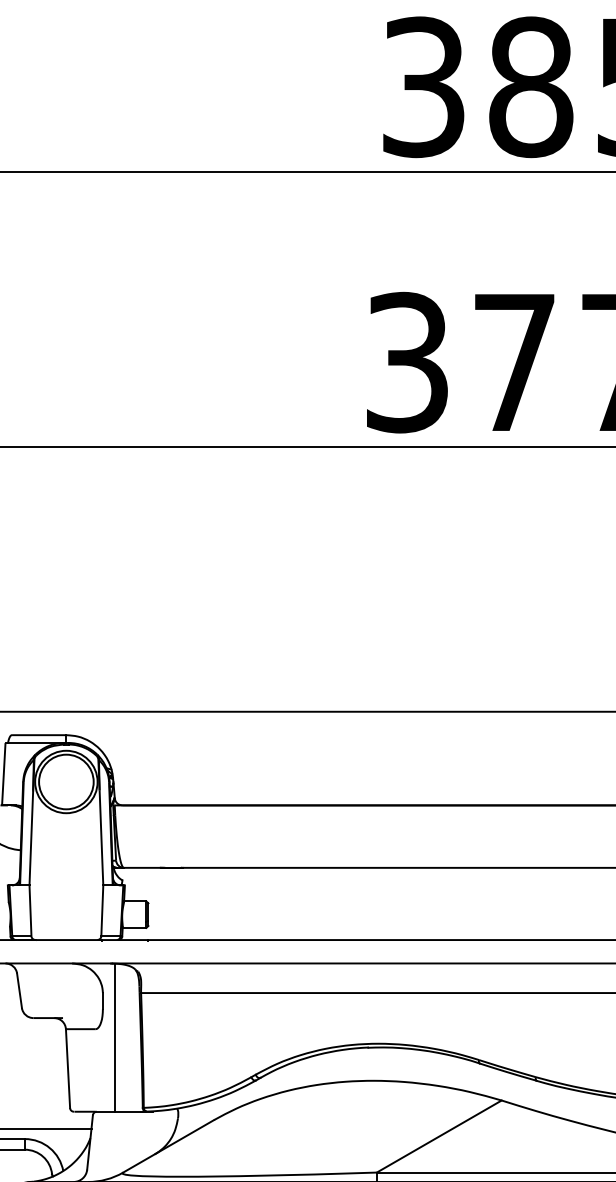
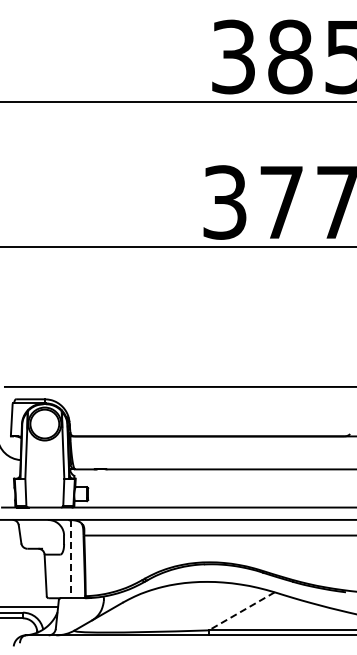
line: (114, 1038) -> (70, 559), solid -> dashed
line: (438, 1136) -> (241, 611), solid -> dashed

